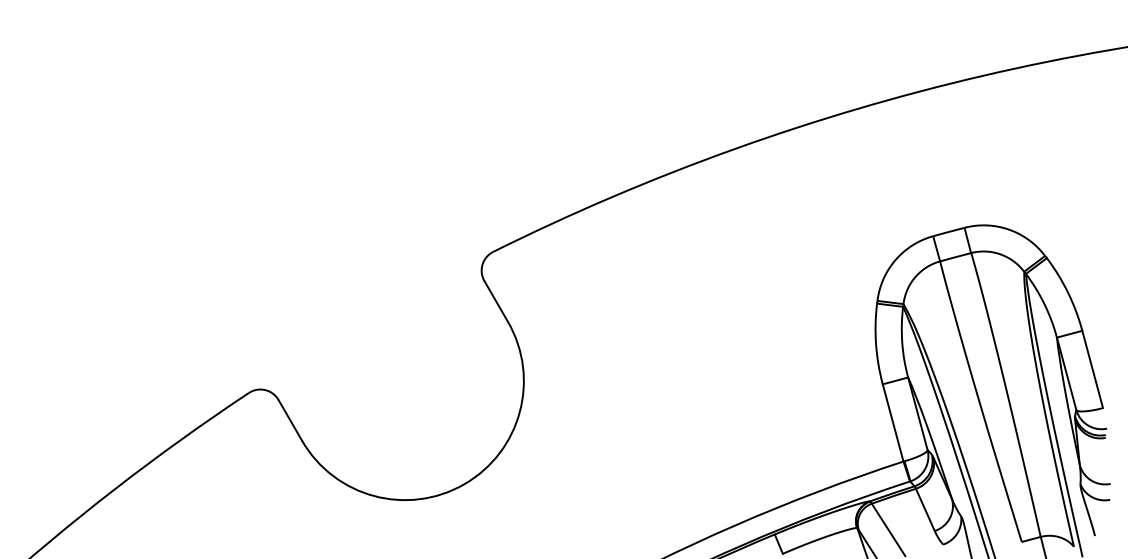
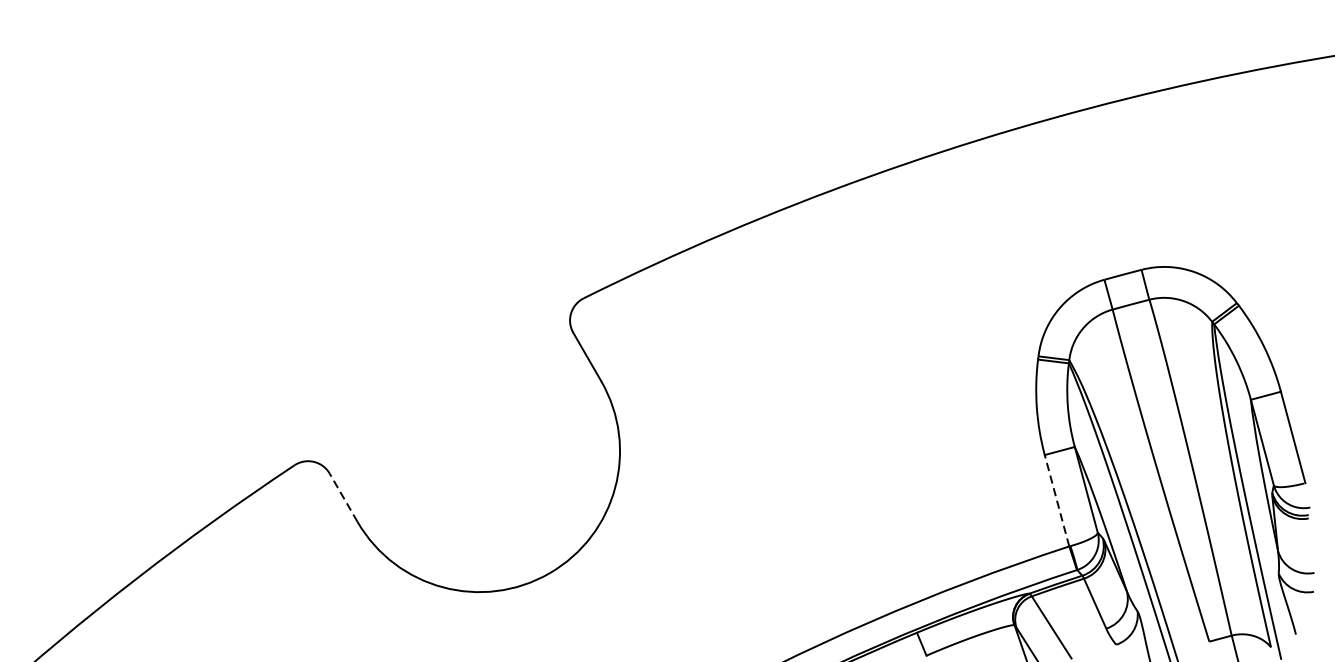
line: (290, 419) -> (343, 496), solid -> dashed
line: (893, 422) -> (1057, 500), solid -> dashed

